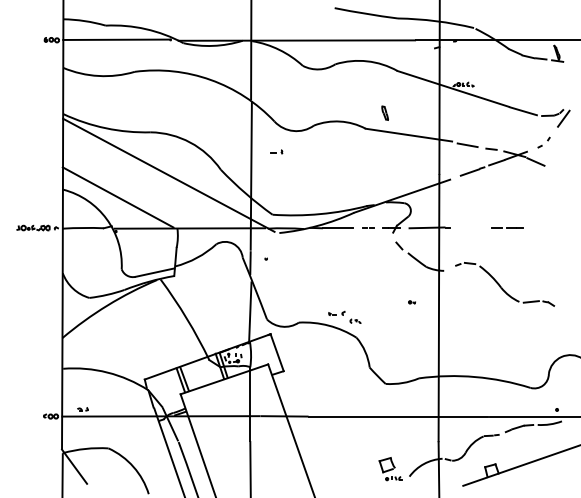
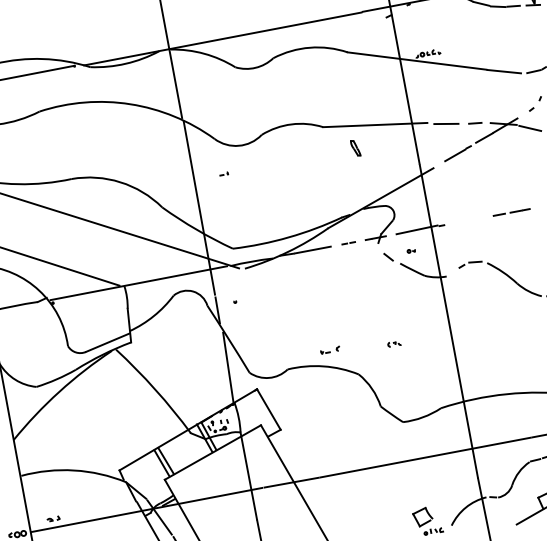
part: (384, 112) -> (354, 147), moved
part: (276, 151) -> (223, 173), size x0.6
part: (411, 302) -> (410, 251), moved
part: (355, 320) -> (394, 343), moved

